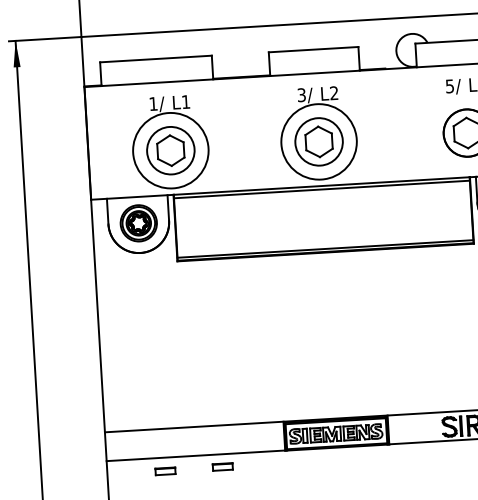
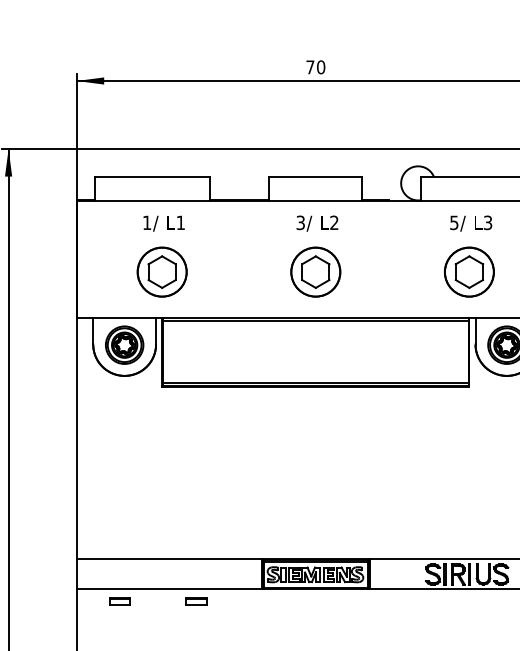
circle: (318, 141) -> (315, 271), size x0.62
circle: (170, 150) -> (161, 271), size x0.62
part: (164, 470) -> (119, 601), moved

